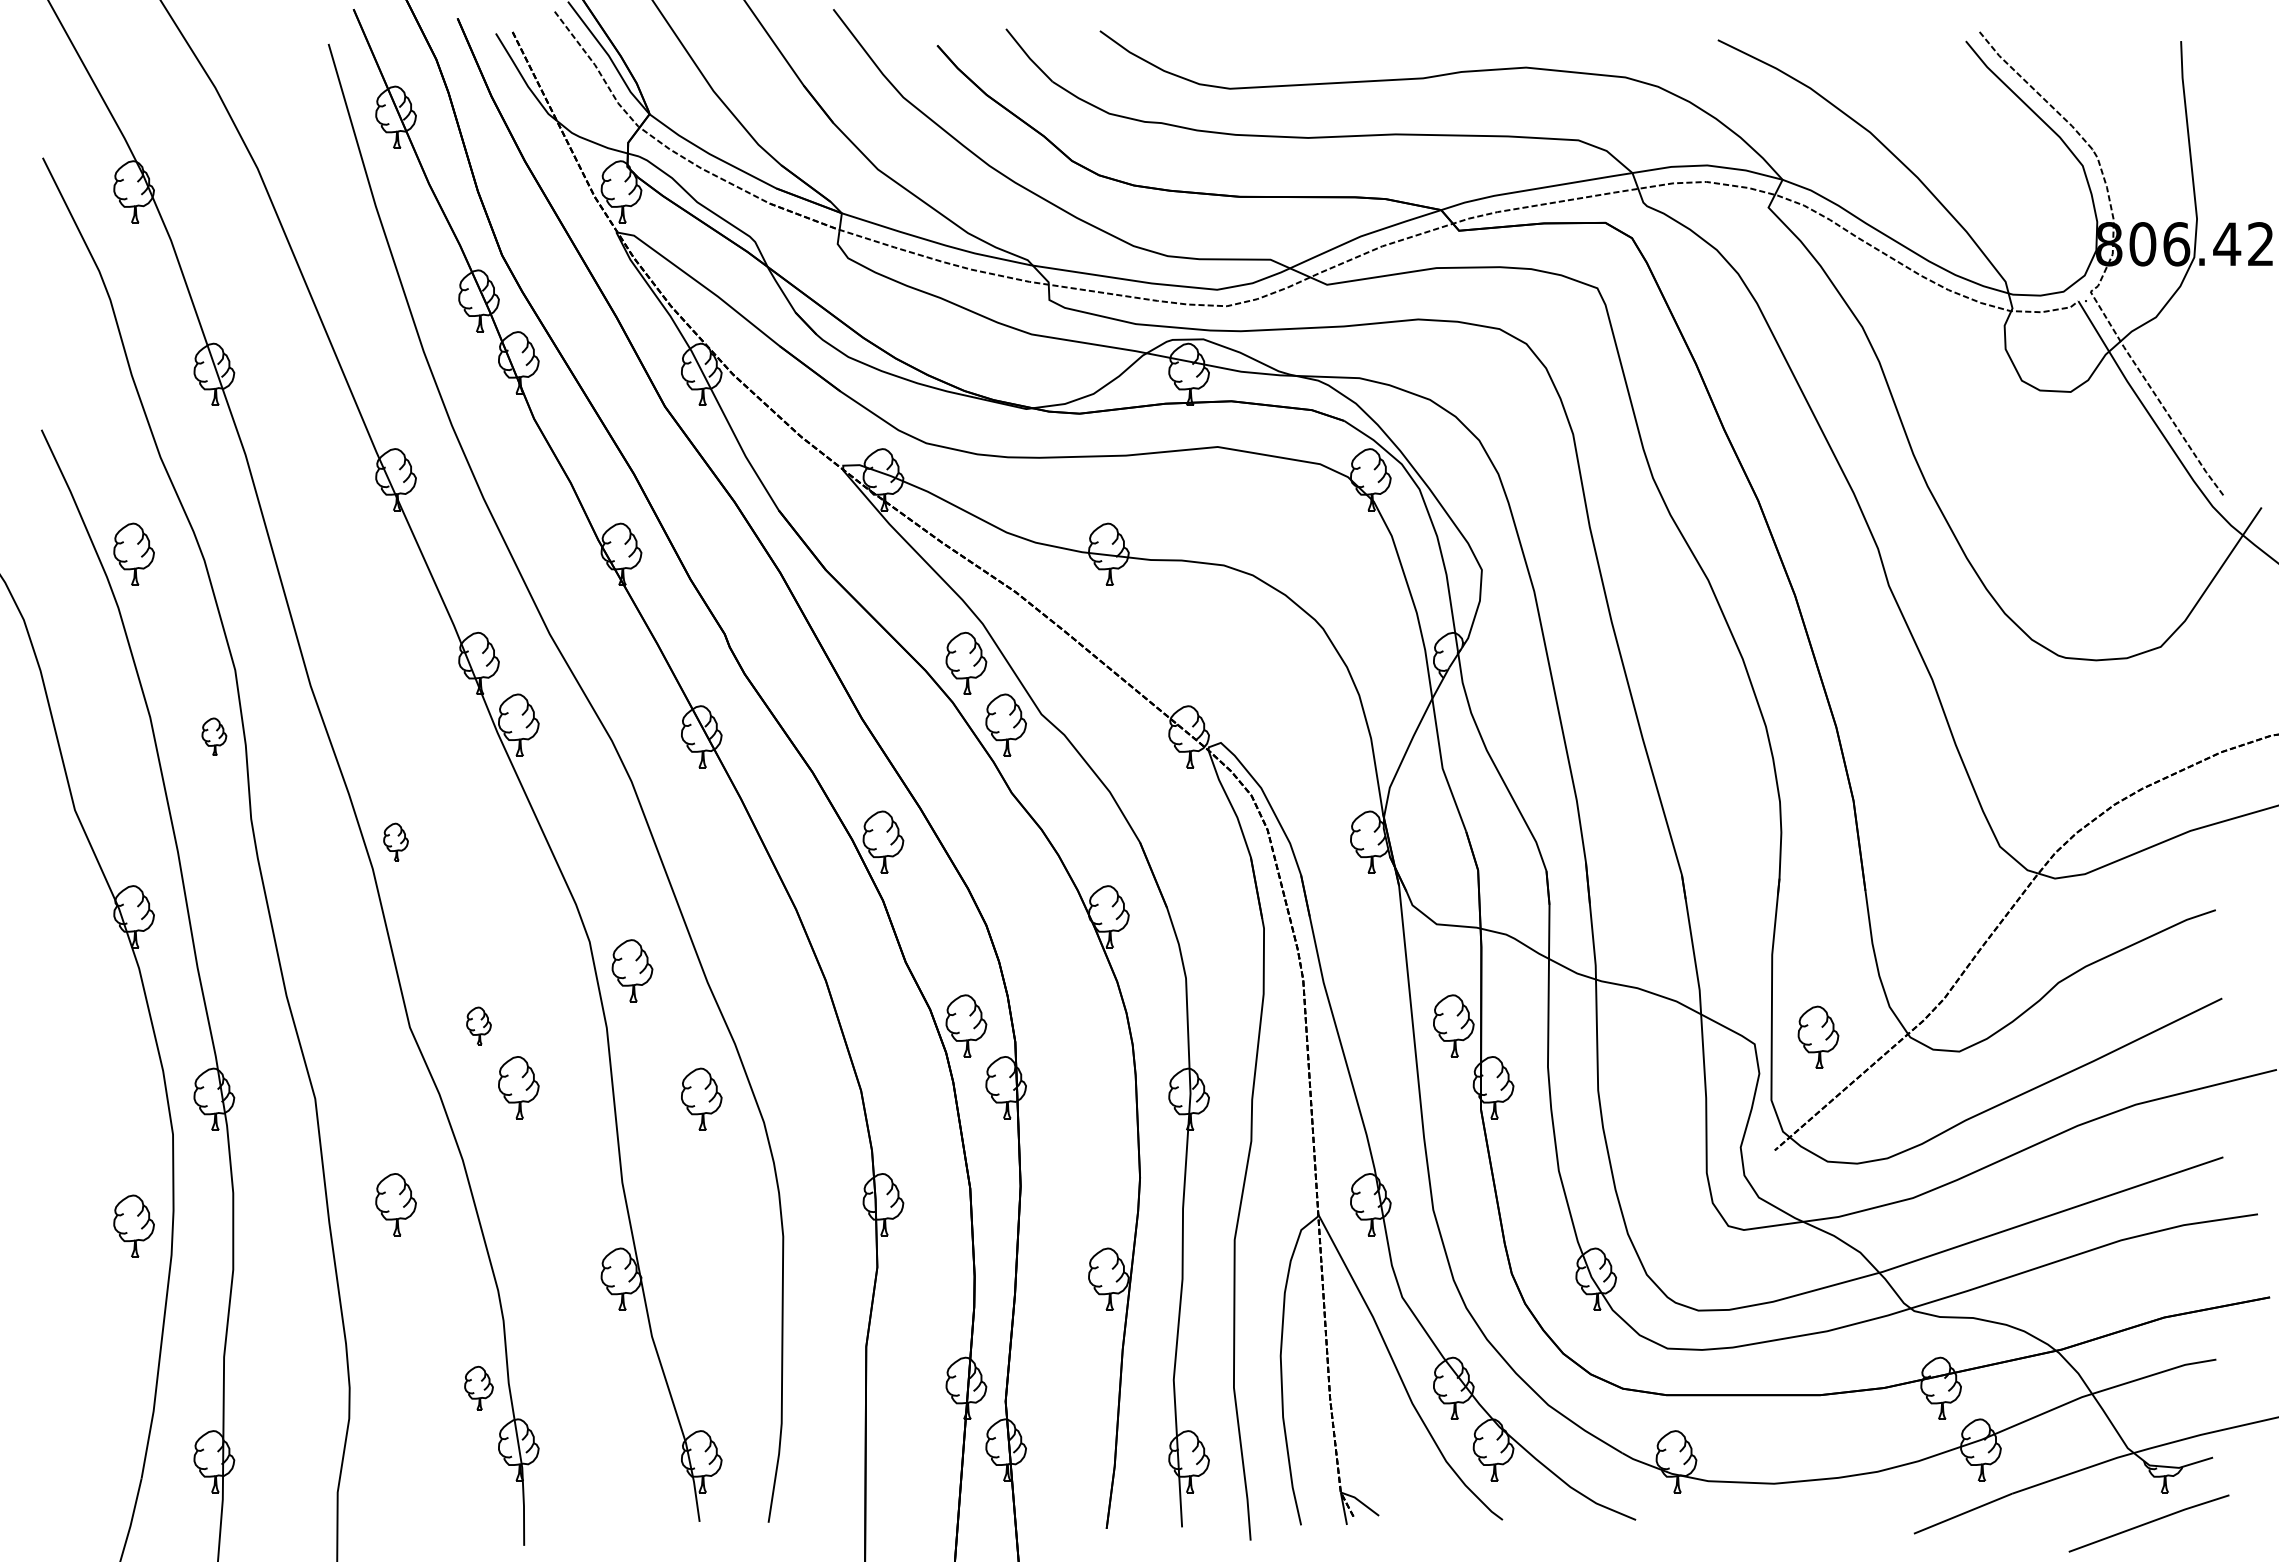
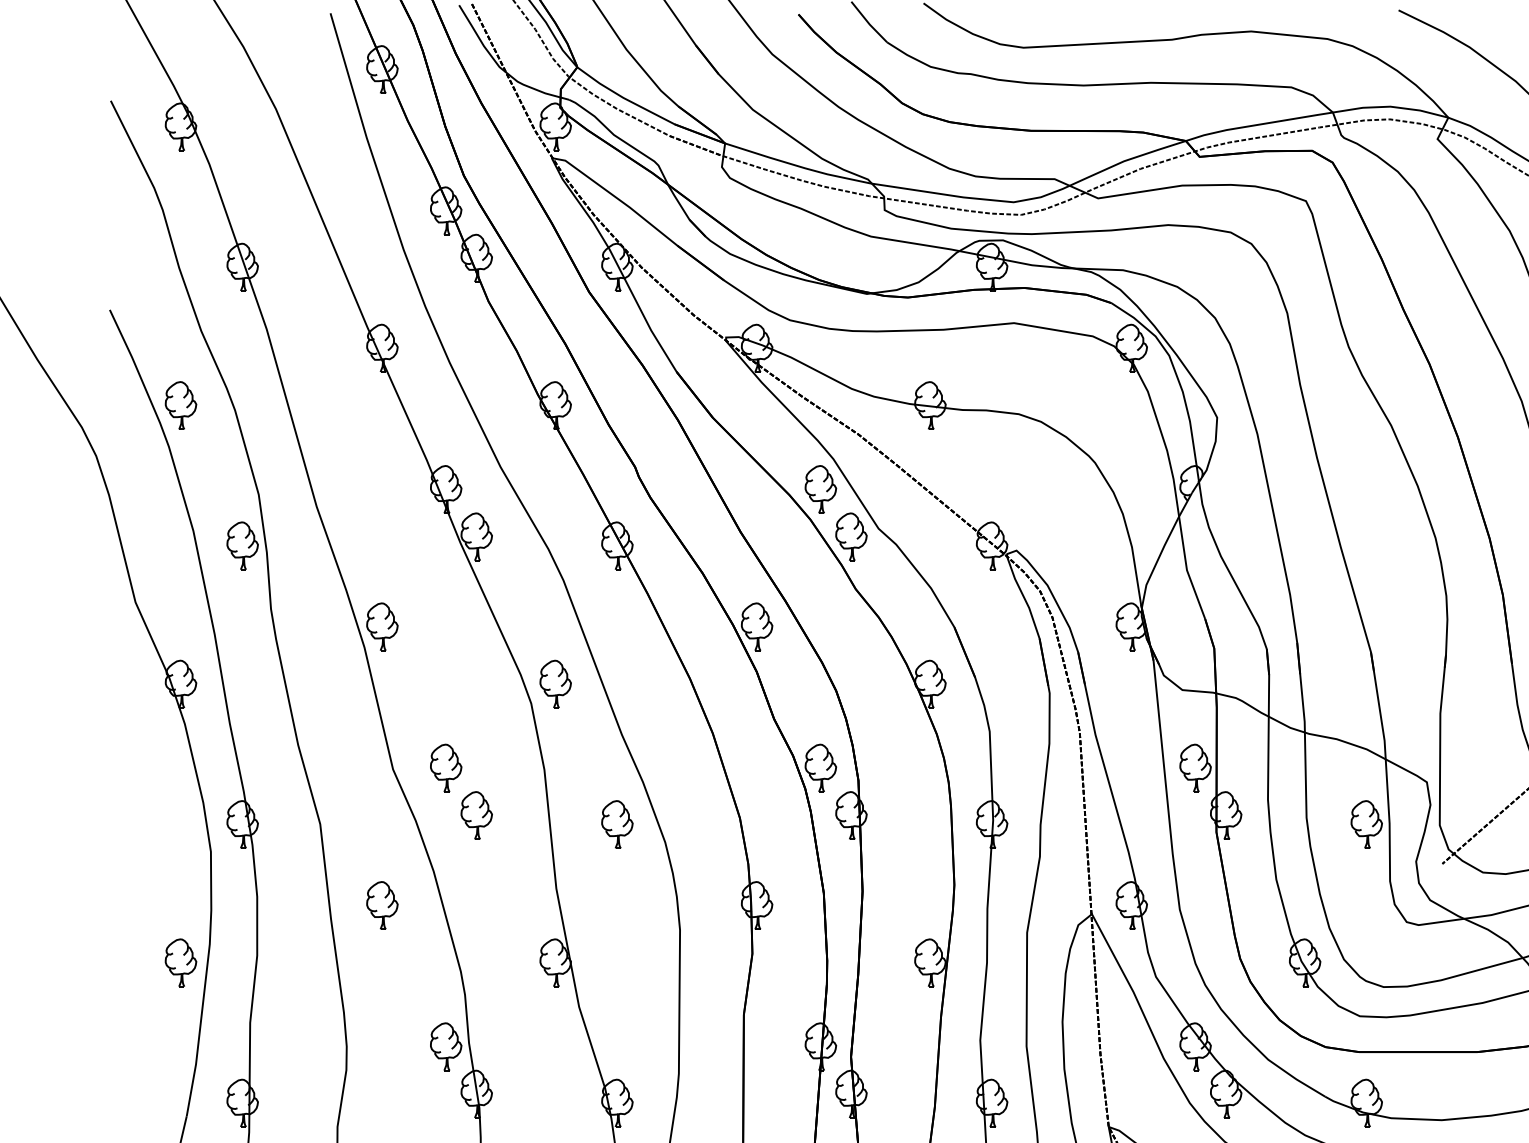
part: (214, 736) -> (242, 545), size x1.67
part: (395, 841) -> (381, 626), size x1.67
part: (632, 970) -> (555, 684), moved
part: (478, 1025) -> (445, 767), size x1.67
part: (1818, 1036) -> (1366, 824), moved
part: (133, 1225) -> (180, 962), moved
part: (478, 1387) -> (445, 1046), size x1.43

